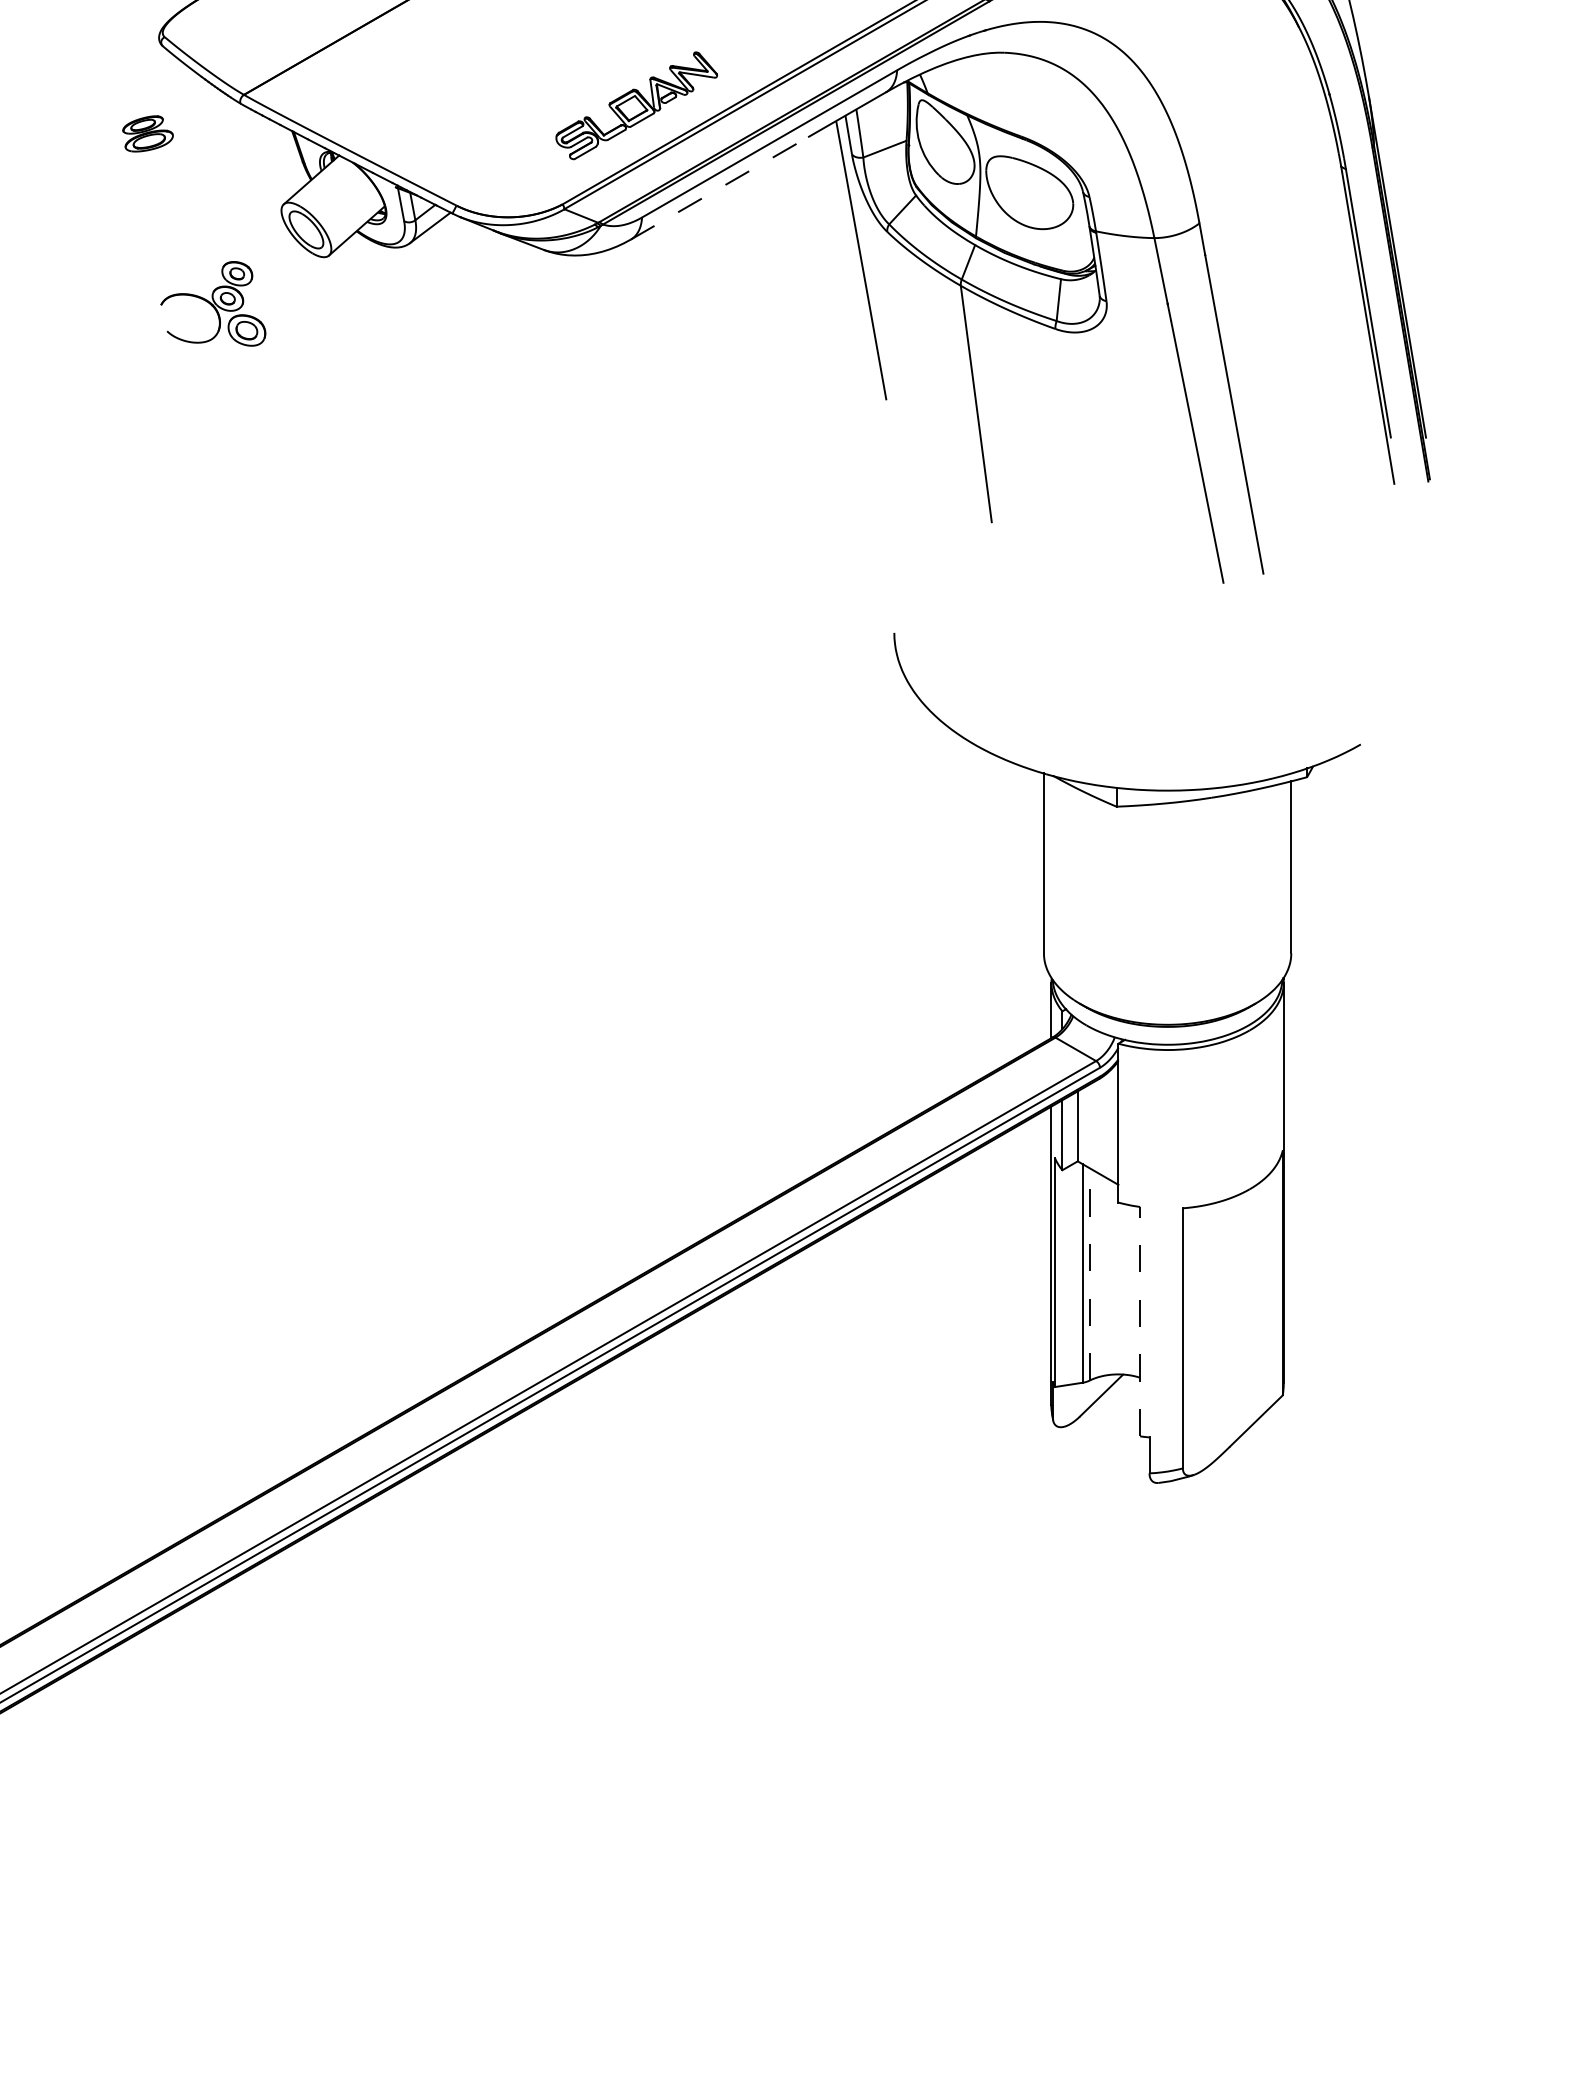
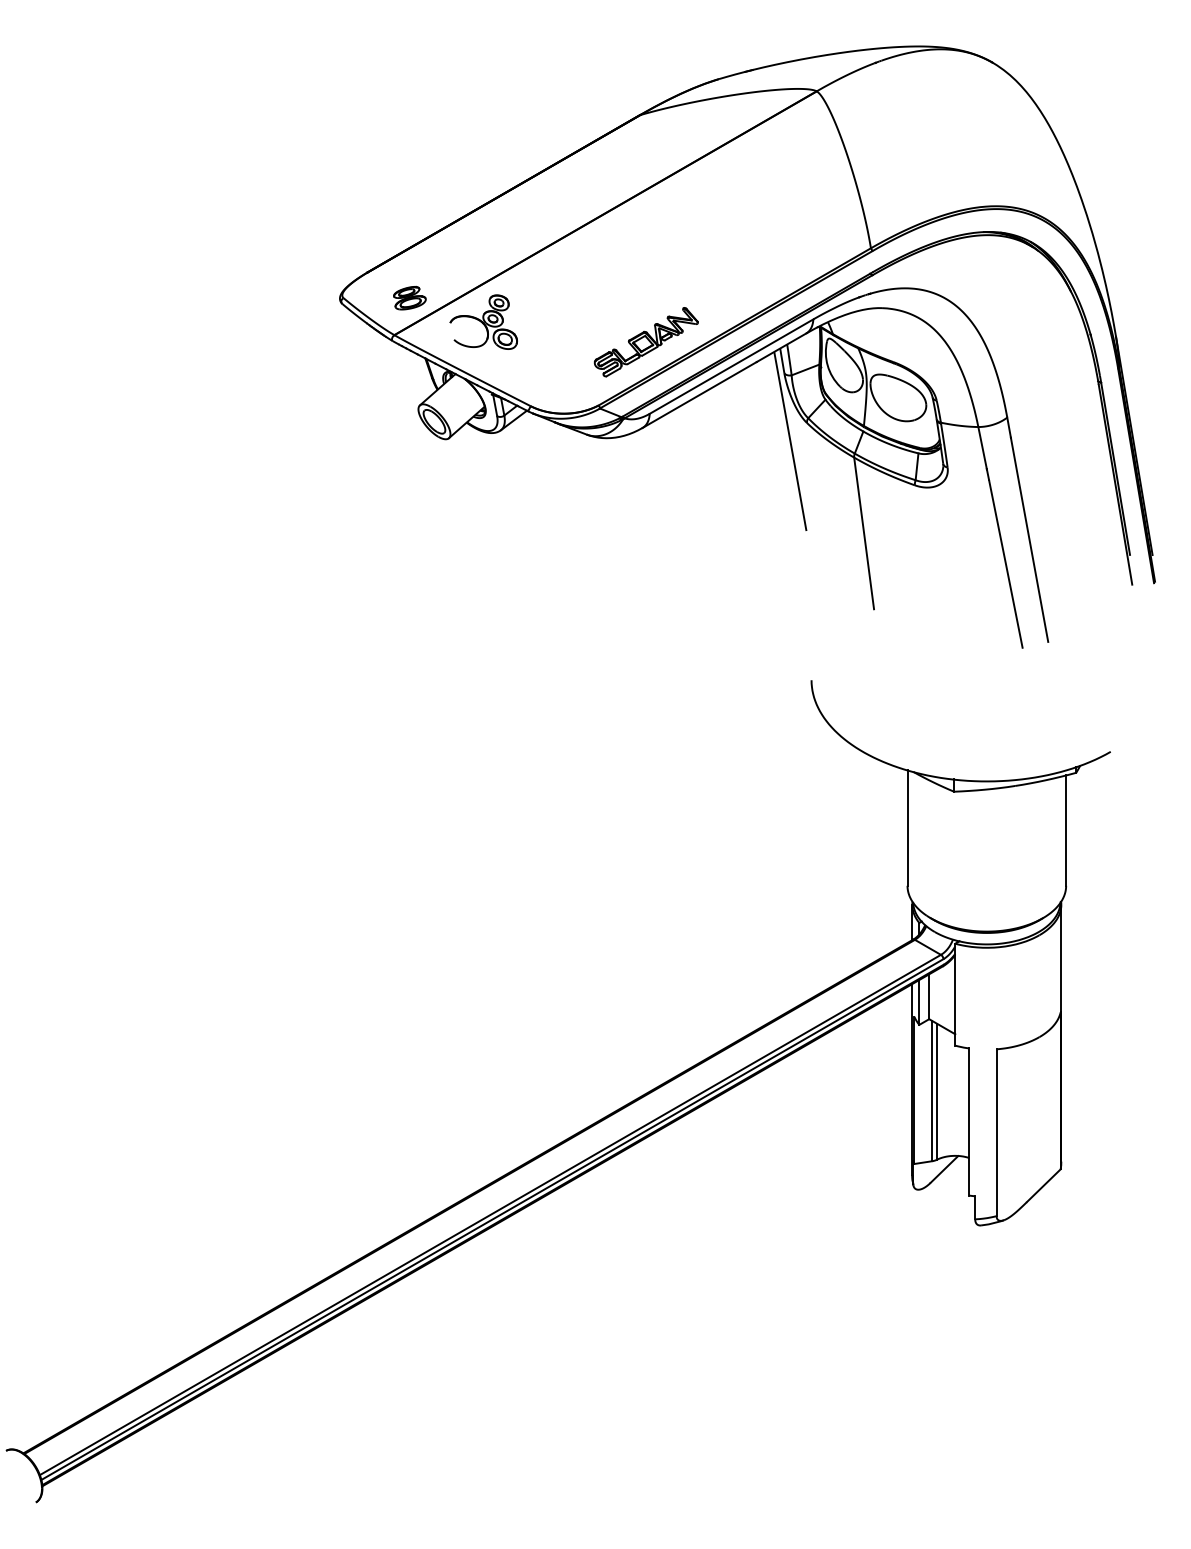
part: (147, 132) -> (409, 297), moved
line: (719, 188) -> (699, 395), dashed -> solid
part: (212, 302) -> (483, 321), moved
line: (1089, 1274) -> (936, 1091), dashed -> solid
line: (1140, 1322) -> (969, 1122), dashed -> solid

